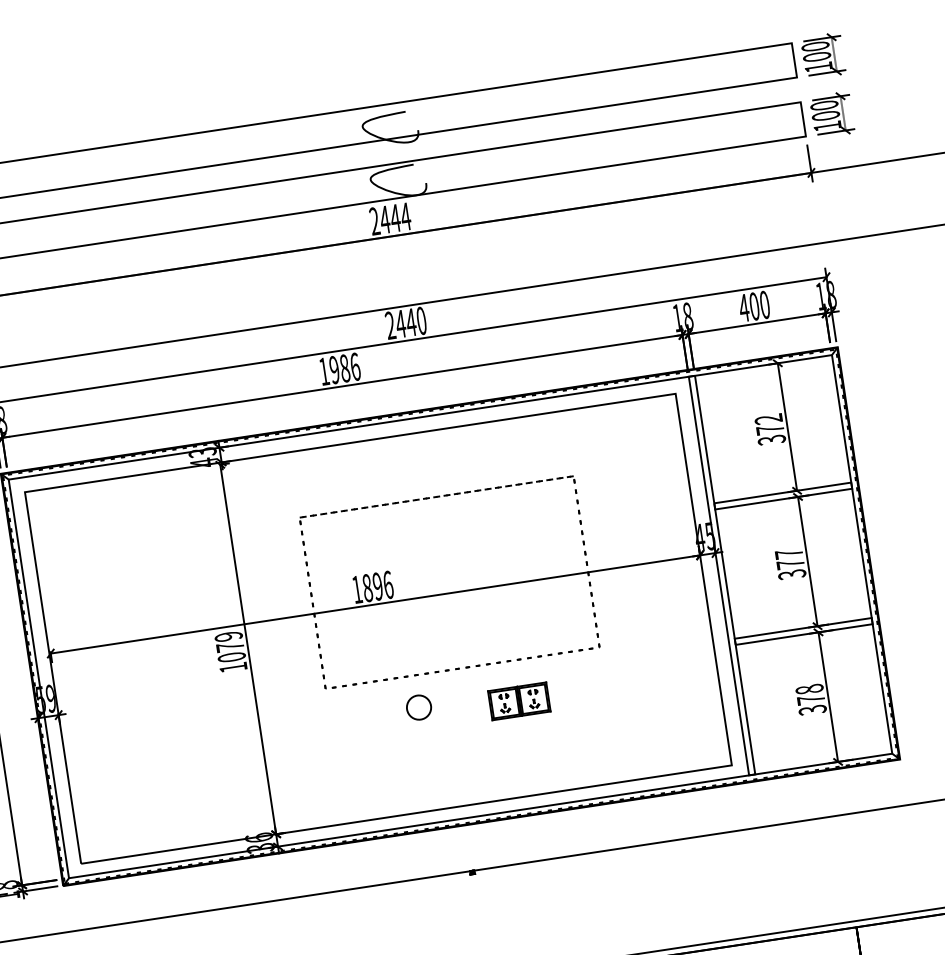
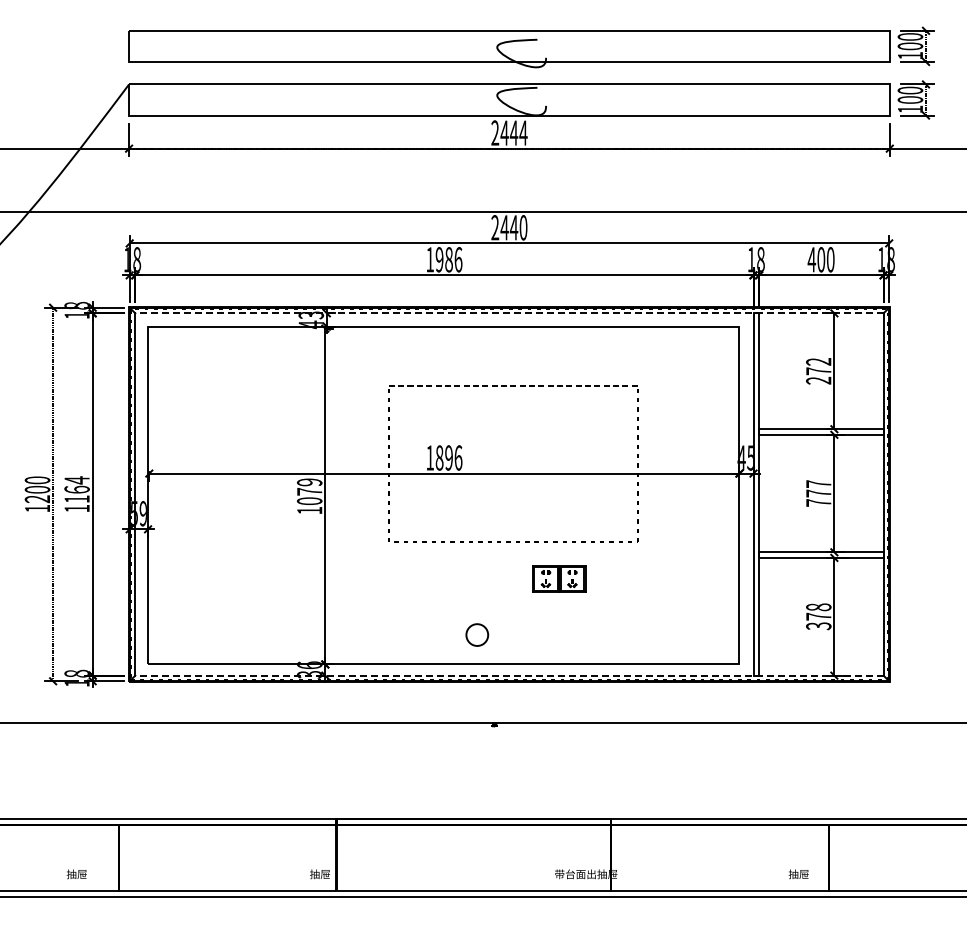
line: (419, 417) -> (508, 313), solid -> dashed
text: (771, 439) -> (818, 380), 372 -> 272
text: (791, 574) -> (818, 502), 377 -> 777
circle: (419, 706) -> (477, 634), moved
line: (479, 815) -> (508, 675), solid -> dashed

